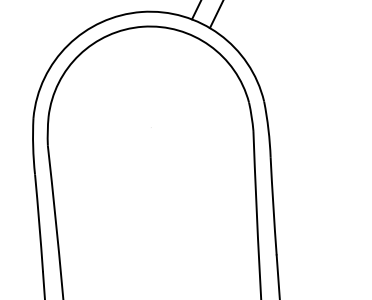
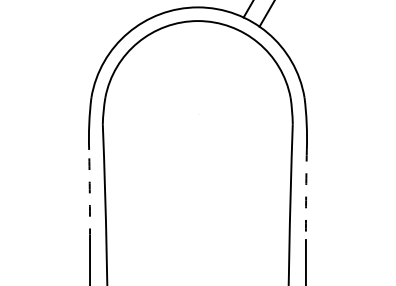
arc: (273, 206) -> (306, 194), solid -> dashed
arc: (38, 222) -> (89, 194), solid -> dashed

